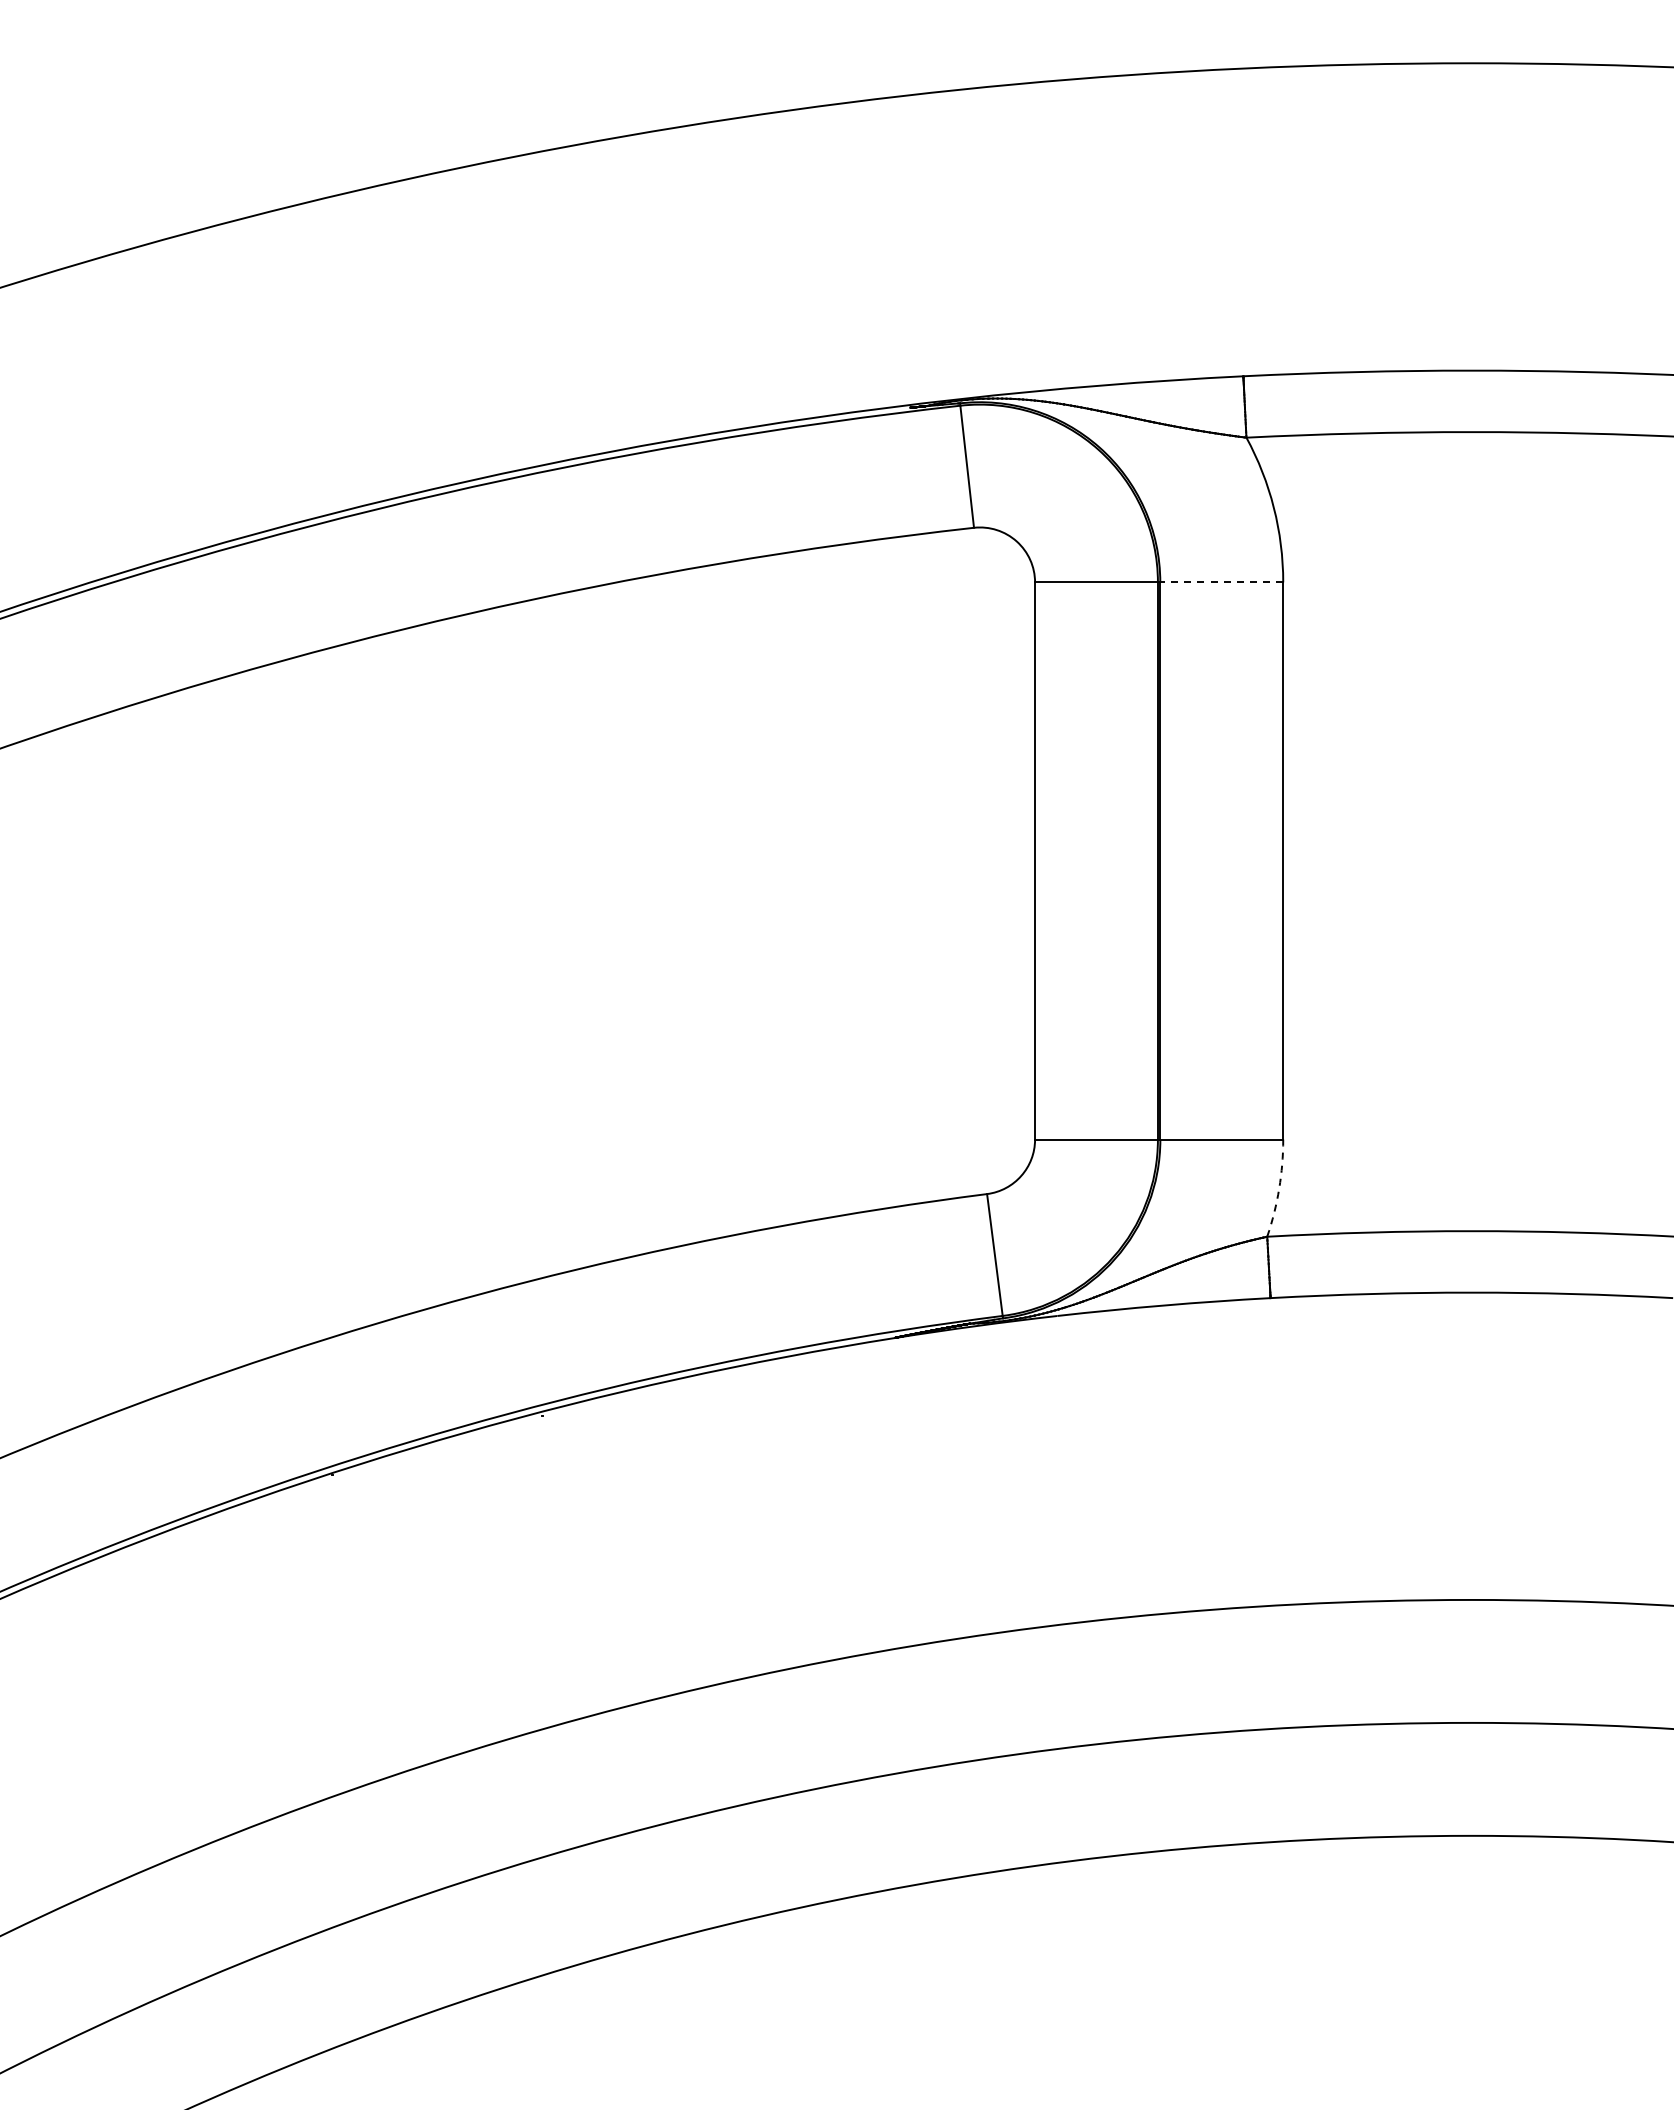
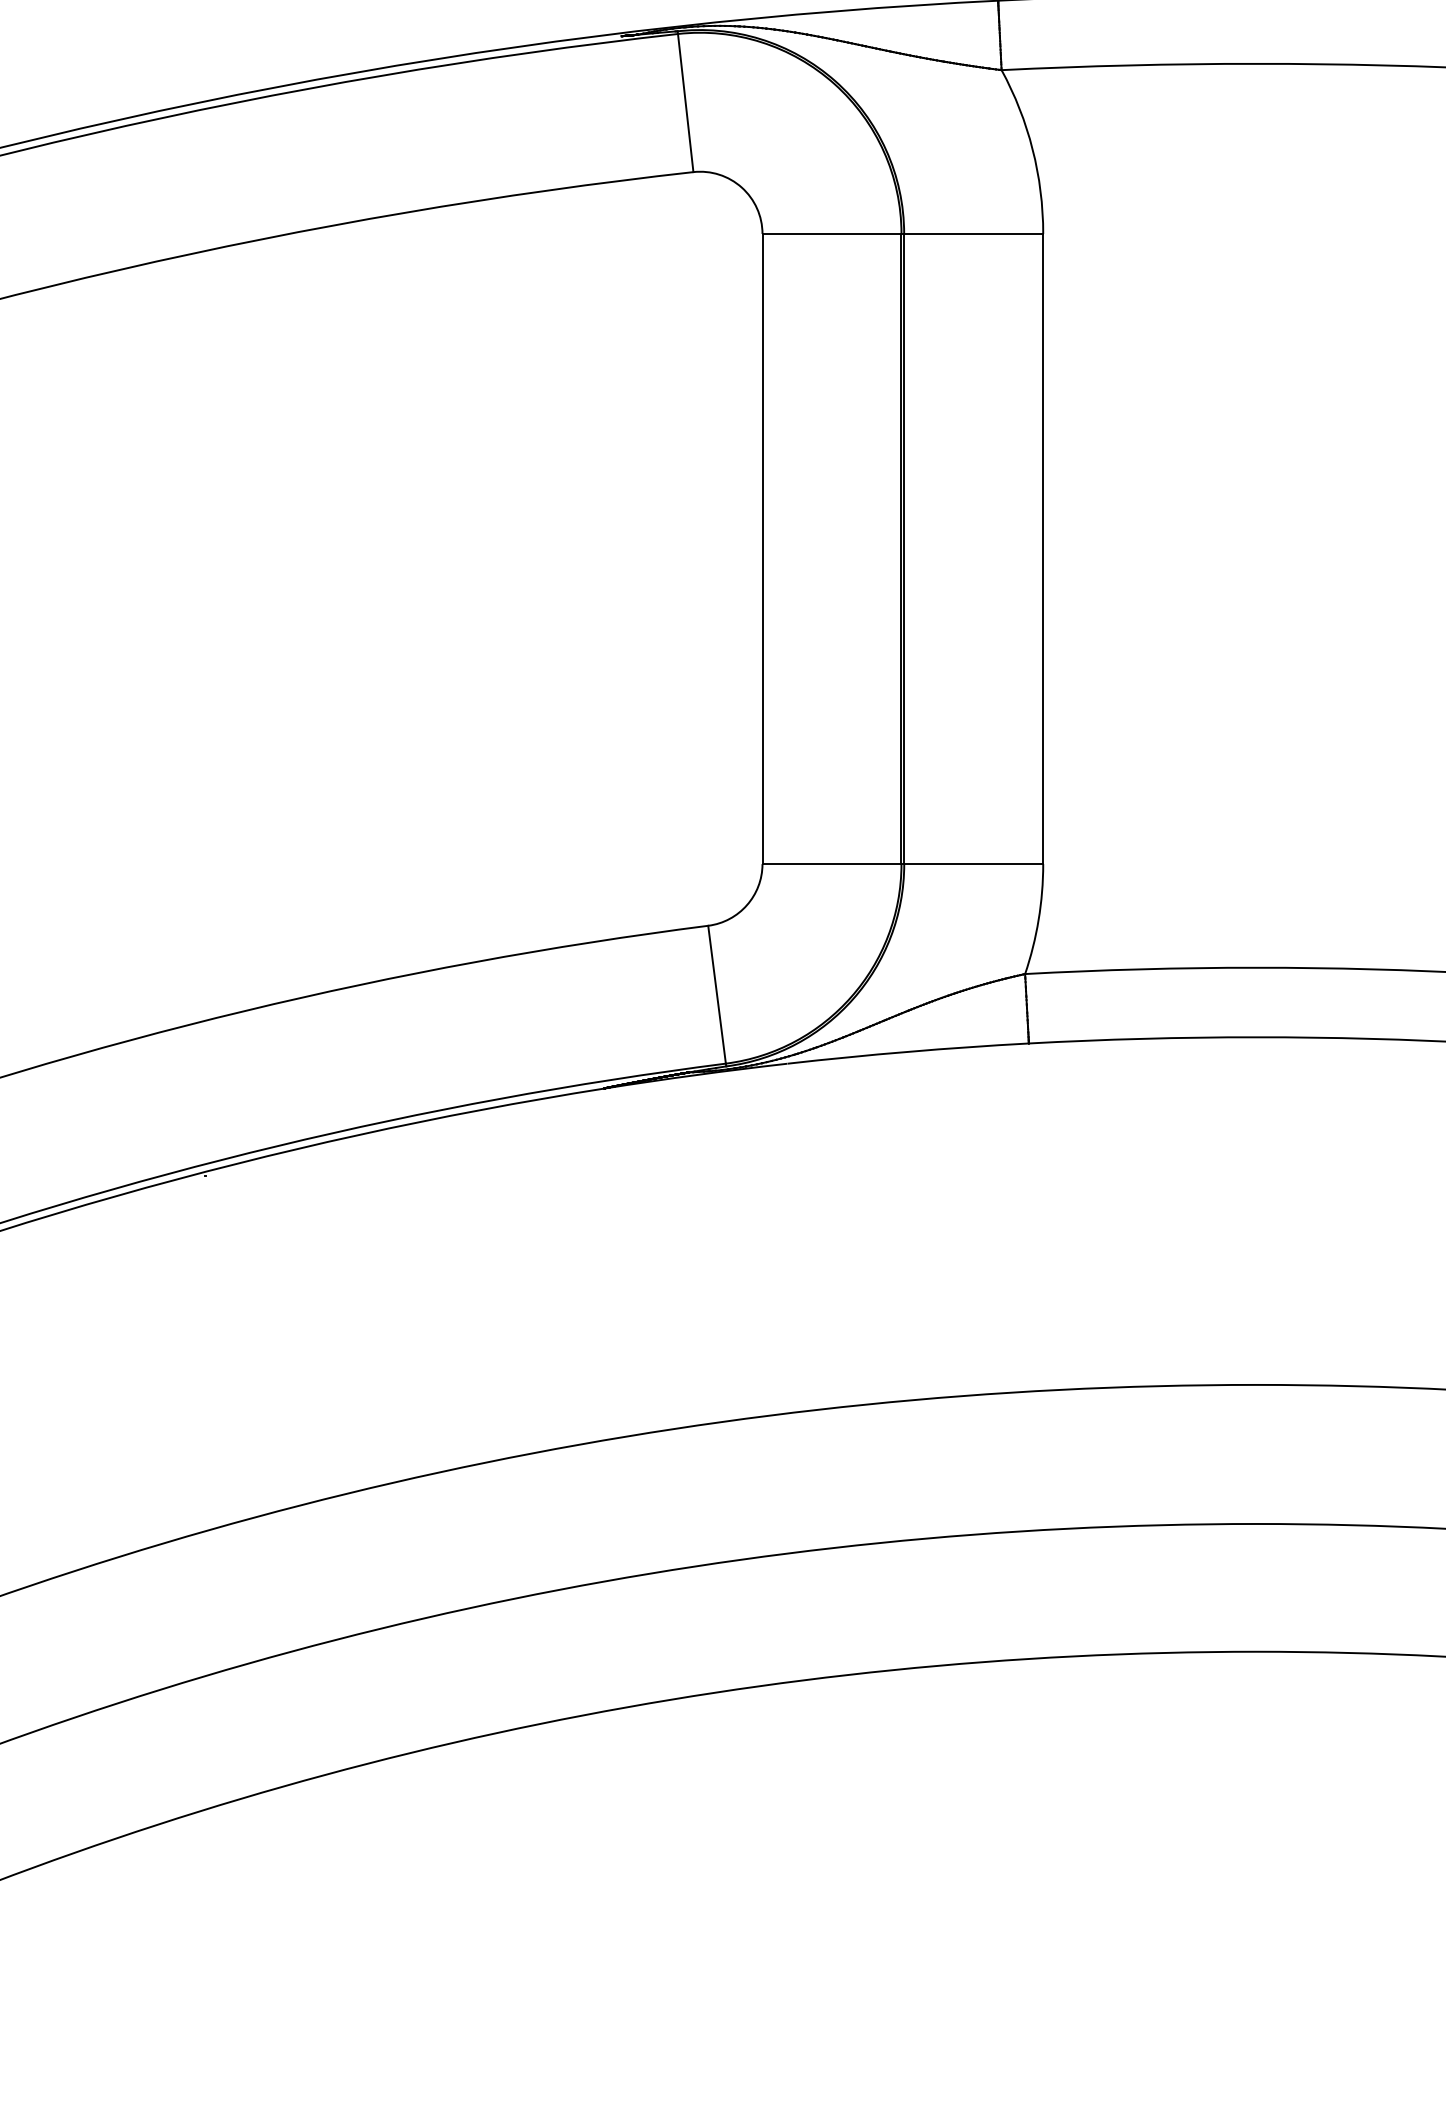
line: (1221, 582) -> (973, 233), dashed -> solid
arc: (1279, 1188) -> (1039, 919), dashed -> solid

